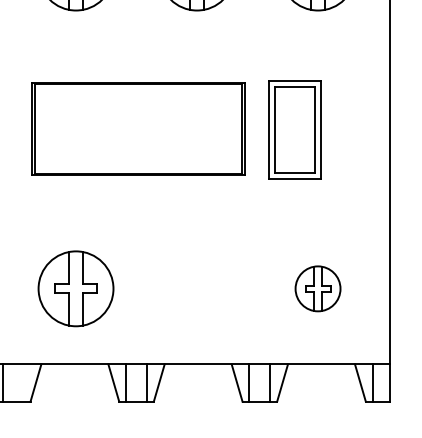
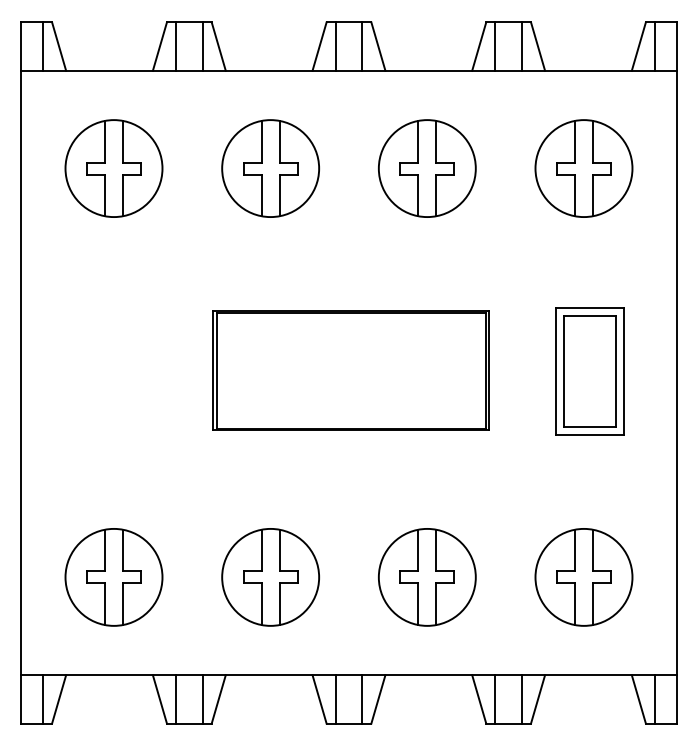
part: (294, 129) -> (589, 371), moved
part: (197, 288) -> (427, 577), added
part: (317, 288) -> (583, 577), size x1.67
line: (23, 383) -> (202, 699), added

